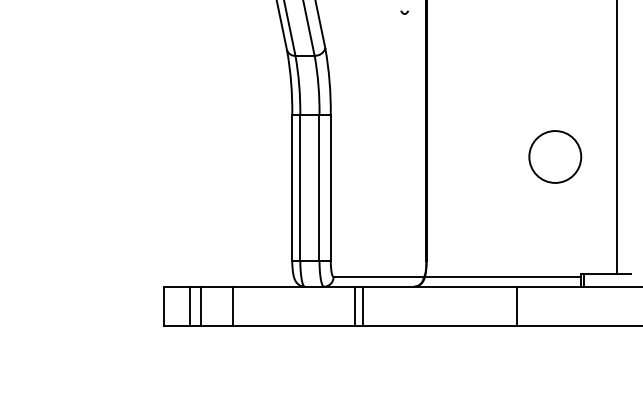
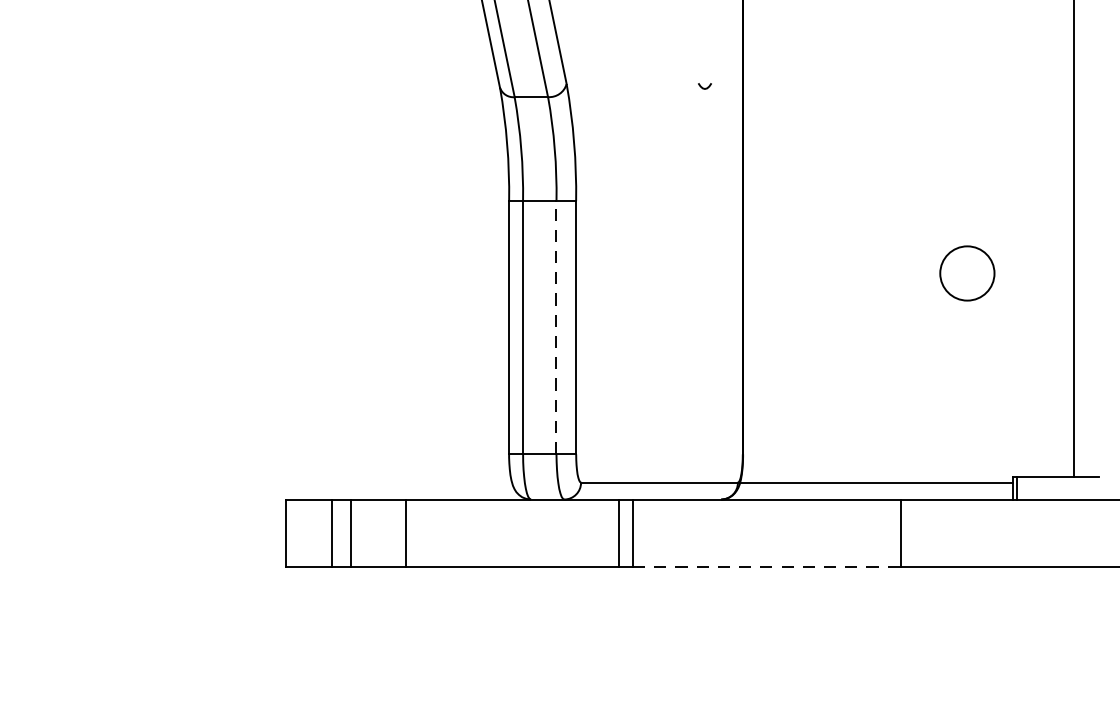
curve: (403, 12) -> (702, 86), moved
circle: (555, 156) -> (967, 272), size x0.6
line: (319, 188) -> (556, 328), solid -> dashed
line: (439, 325) -> (765, 567), solid -> dashed

